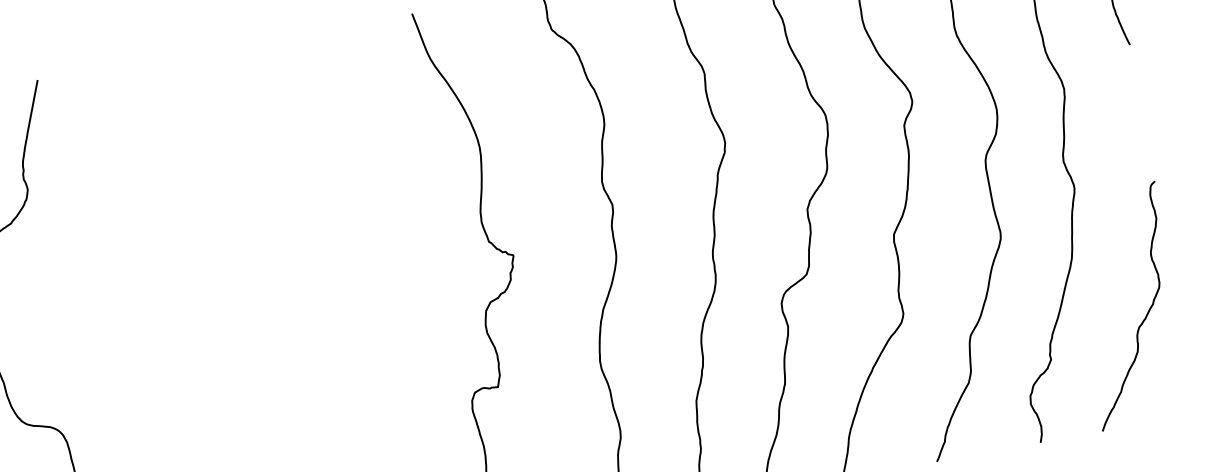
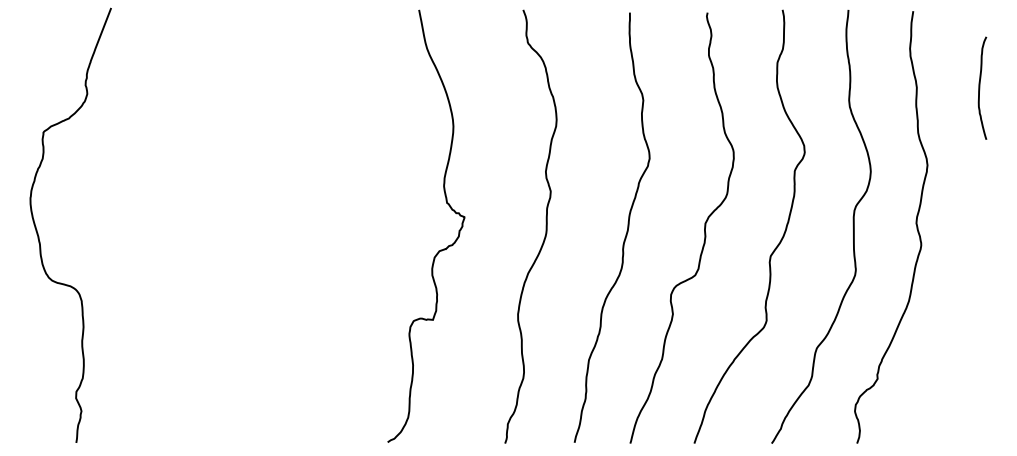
curve: (1146, 312) -> (960, 355), removed

